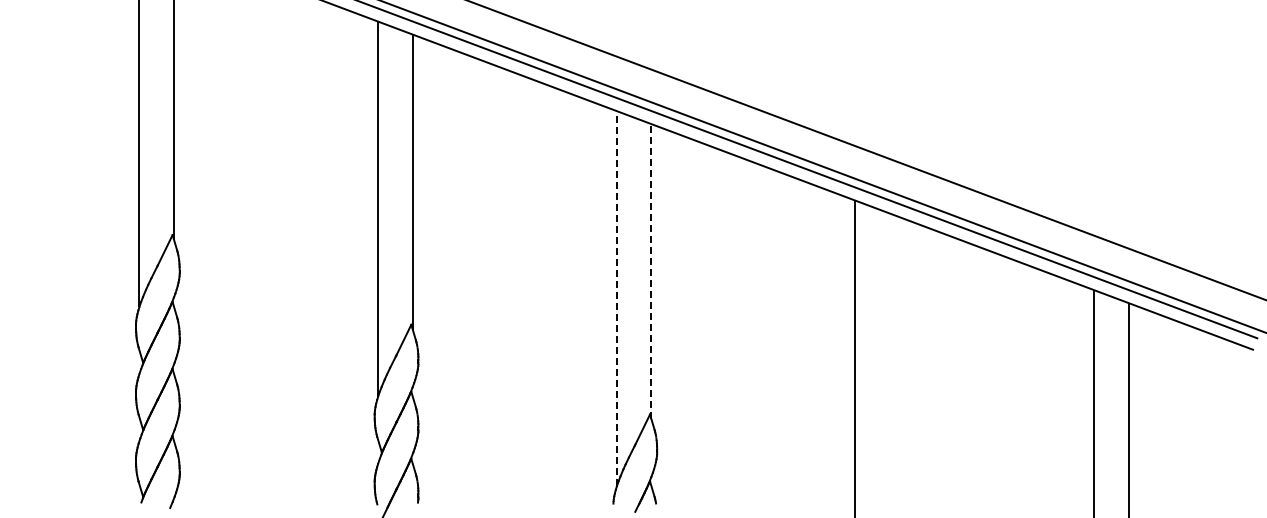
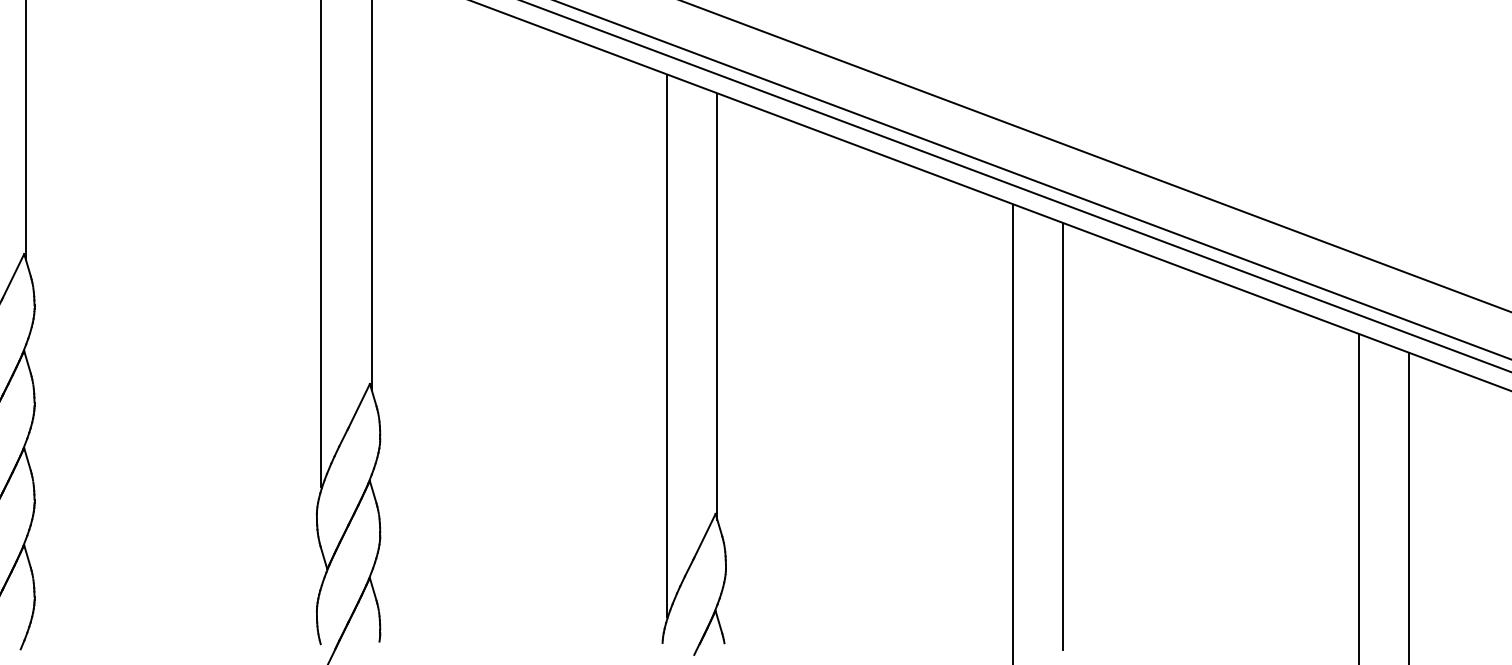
line: (651, 271) -> (717, 306), dashed -> solid
line: (616, 298) -> (667, 345), dashed -> solid
line: (889, 361) -> (1062, 437), added

